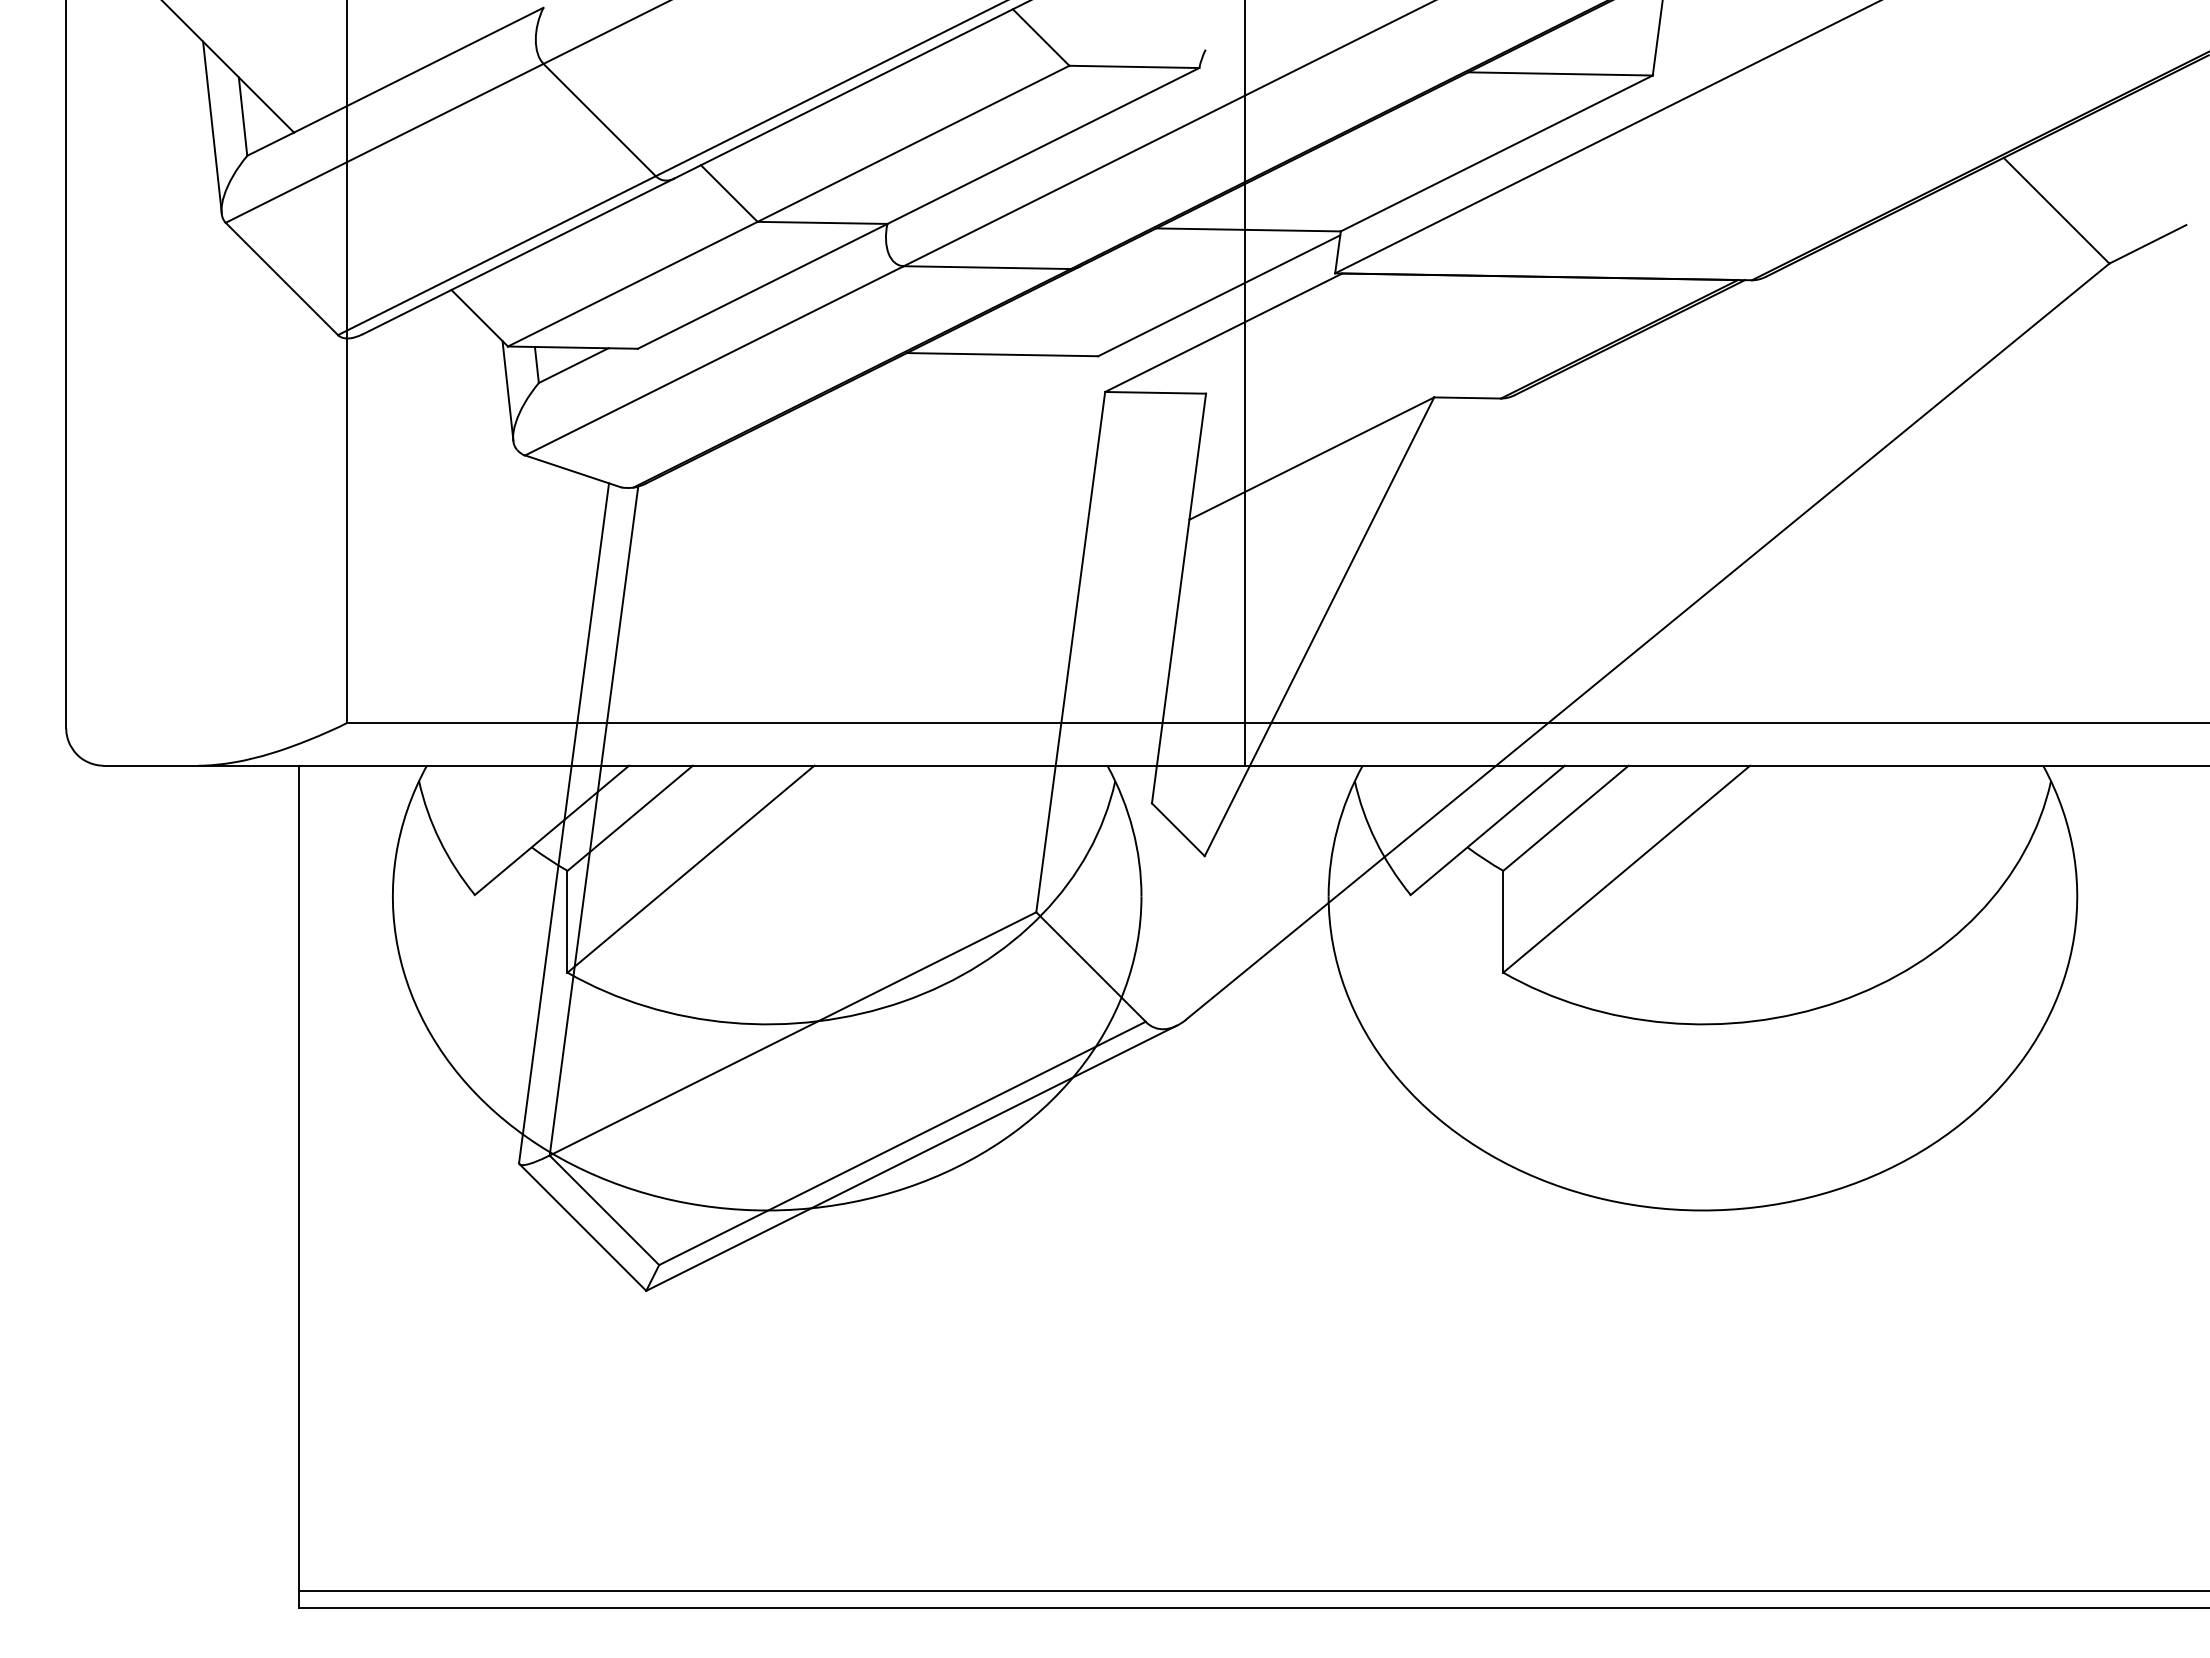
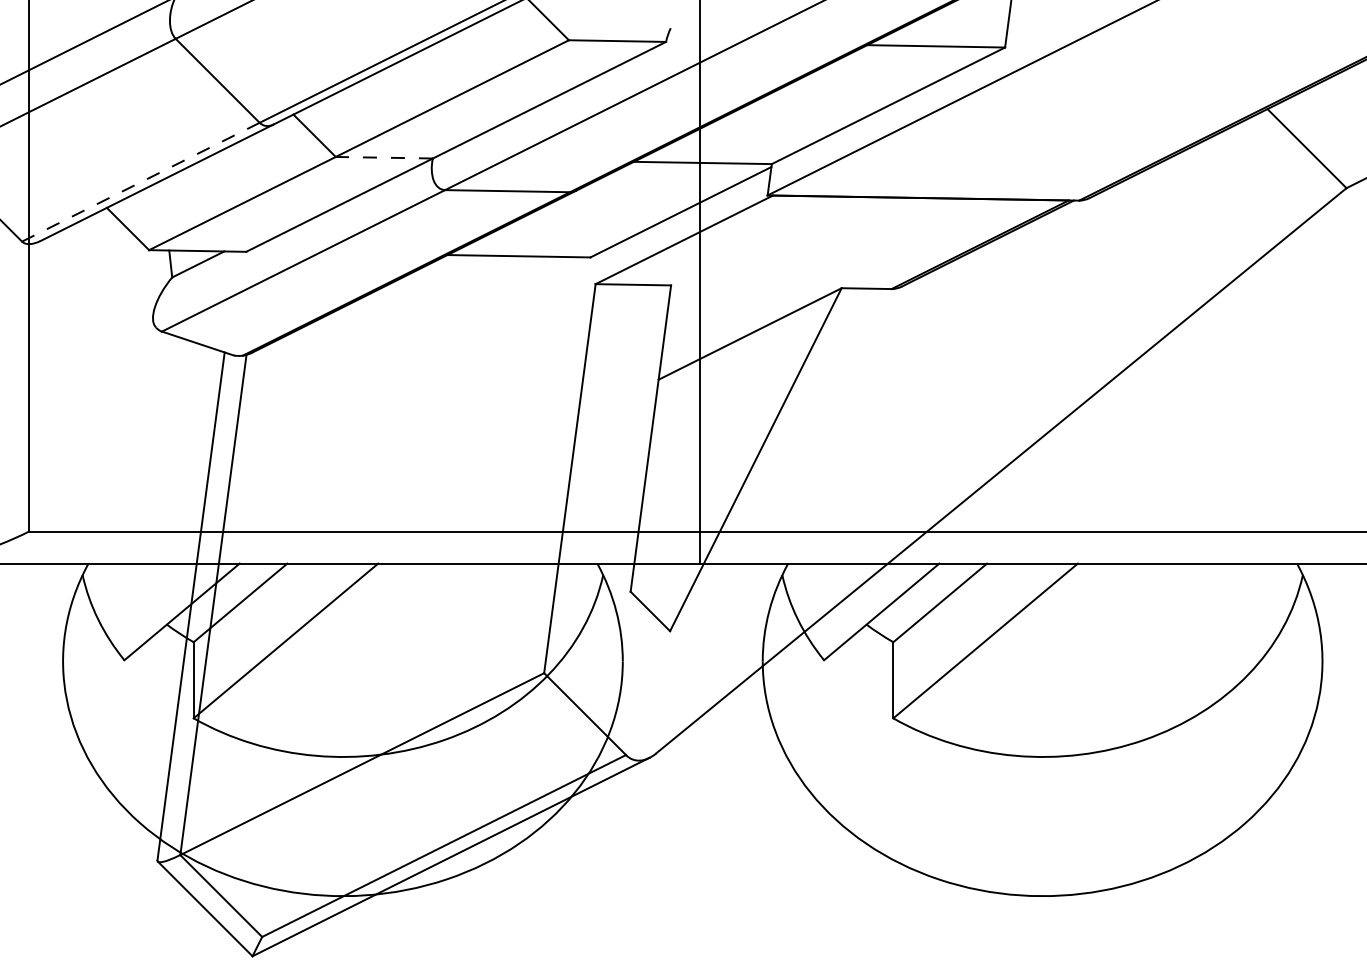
line: (822, 222) -> (384, 157), solid -> dashed
line: (496, 255) -> (140, 182), solid -> dashed
line: (507, 390) -> (148, 283), removed

